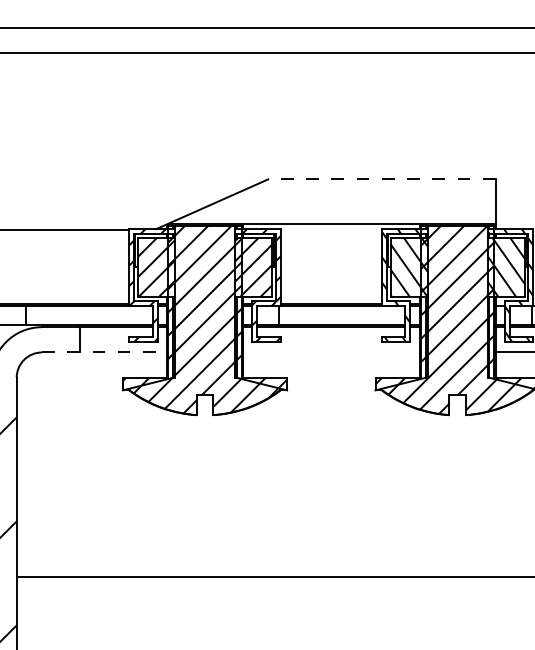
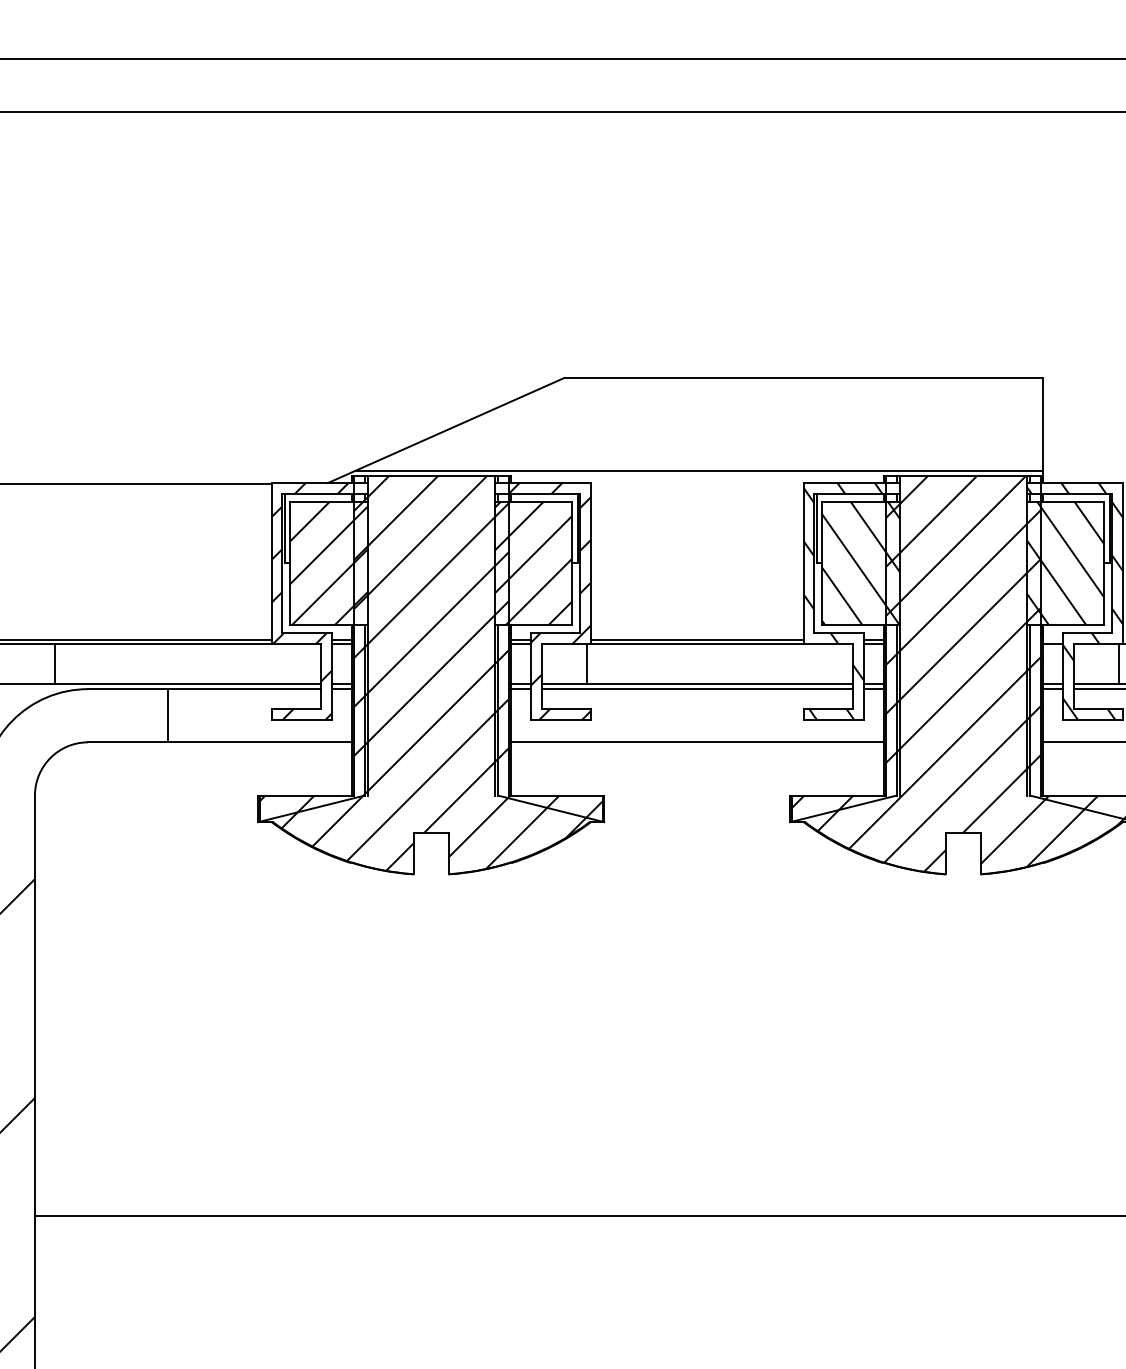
line: (381, 179) -> (803, 378), dashed -> solid
line: (104, 352) -> (219, 742), dashed -> solid
line: (330, 352) -> (695, 742), added

